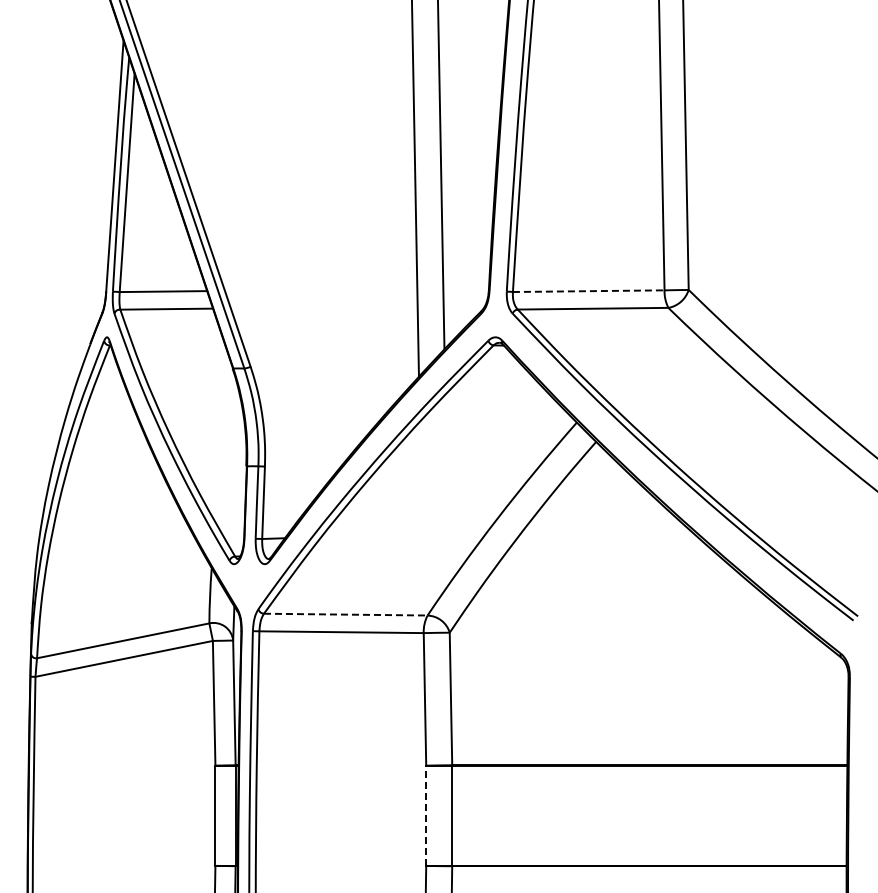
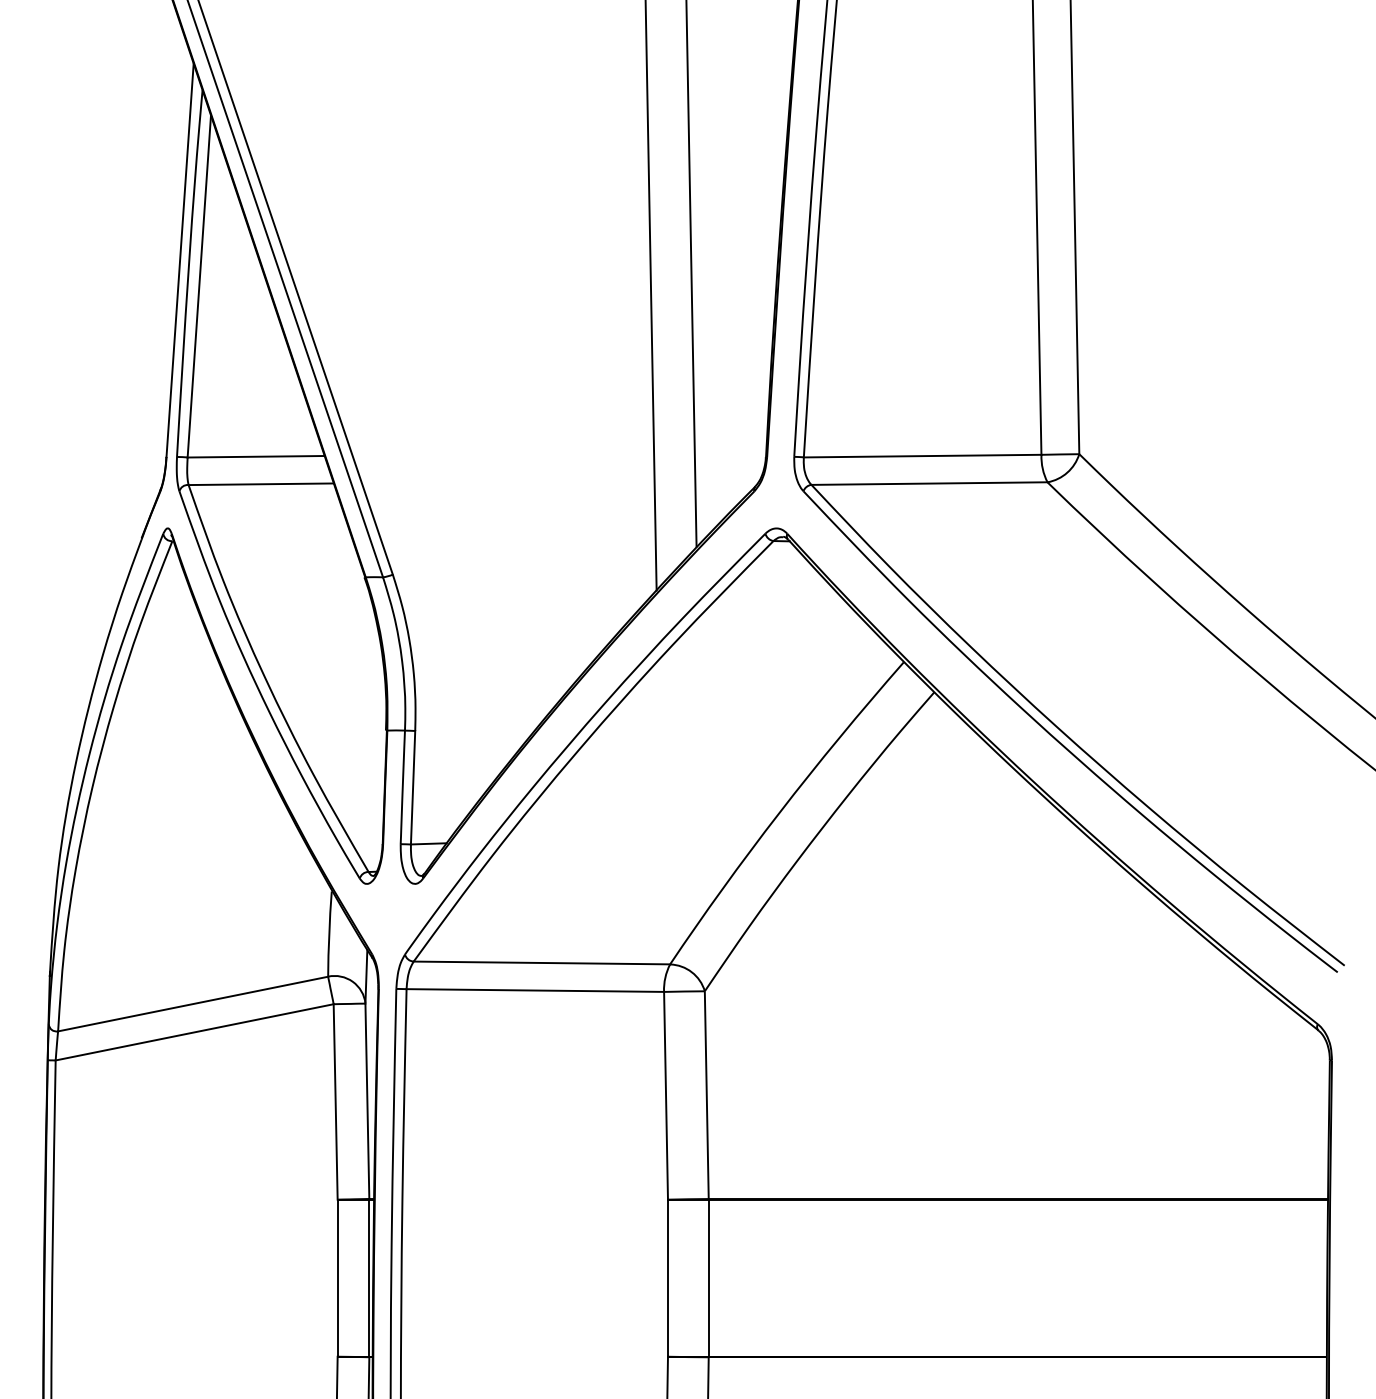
line: (588, 291) -> (922, 456), dashed -> solid
line: (345, 614) -> (541, 962), dashed -> solid
line: (426, 815) -> (668, 1277), dashed -> solid

